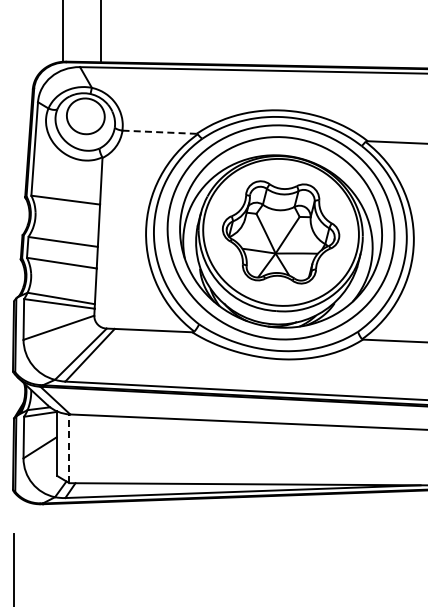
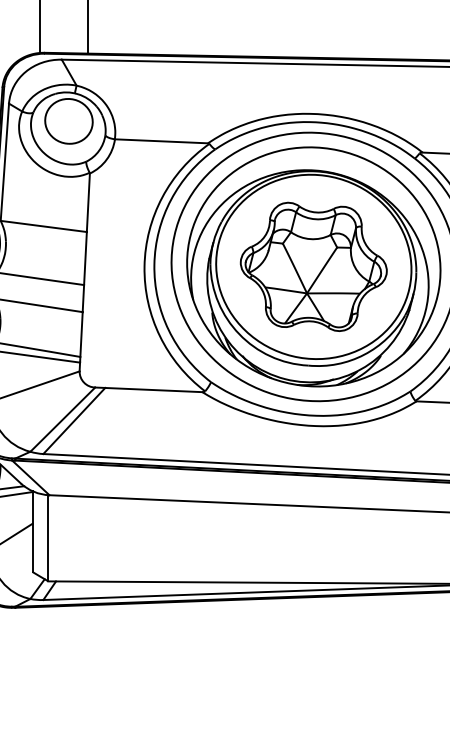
line: (160, 132) -> (162, 141), dashed -> solid
line: (69, 448) -> (48, 537), dashed -> solid

